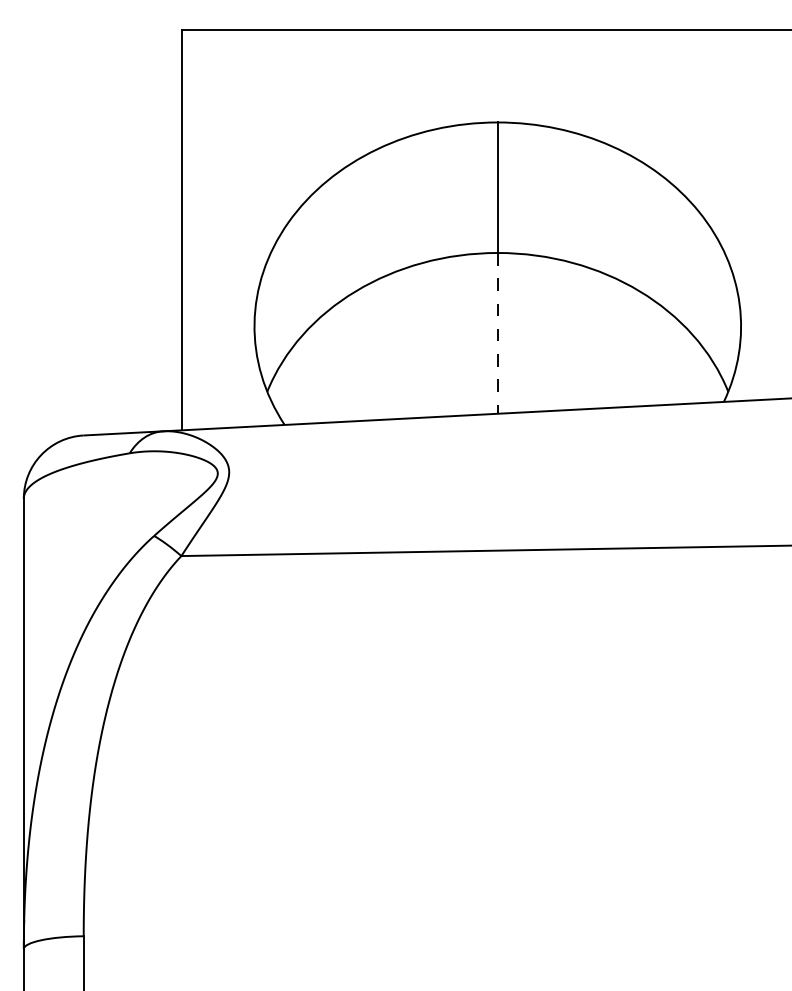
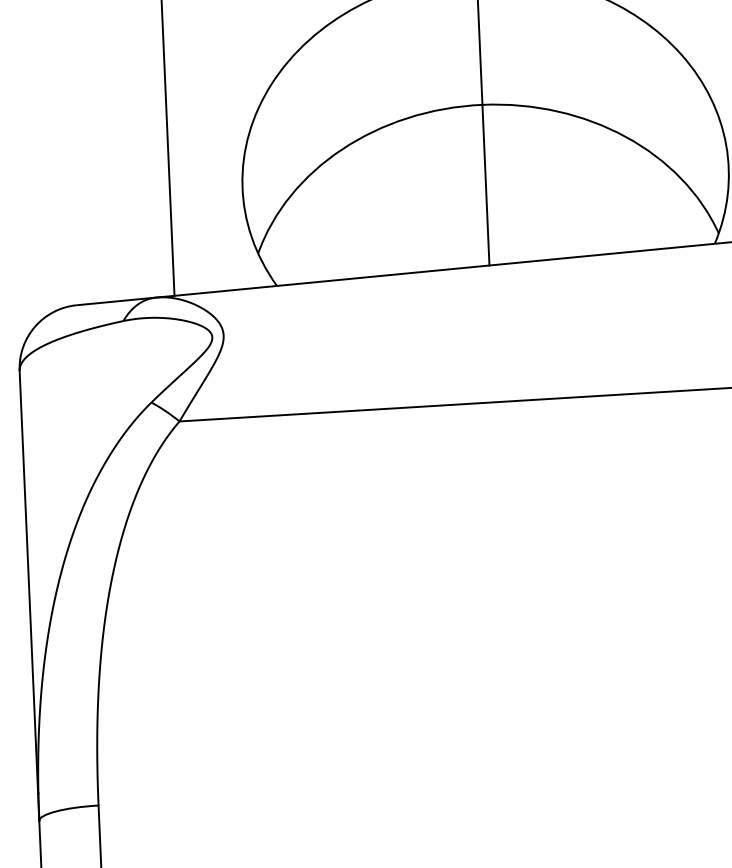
line: (497, 333) -> (485, 185), dashed -> solid

